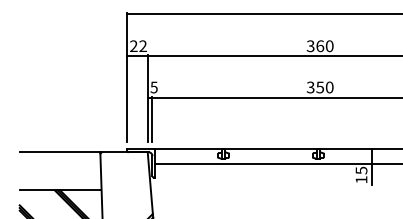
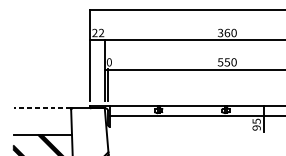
text: (310, 86) -> (220, 61), 350 -> 550
text: (153, 87) -> (108, 62), 5 -> 0
line: (59, 152) -> (42, 108), solid -> dashed
text: (361, 179) -> (256, 127), 15 -> 95

